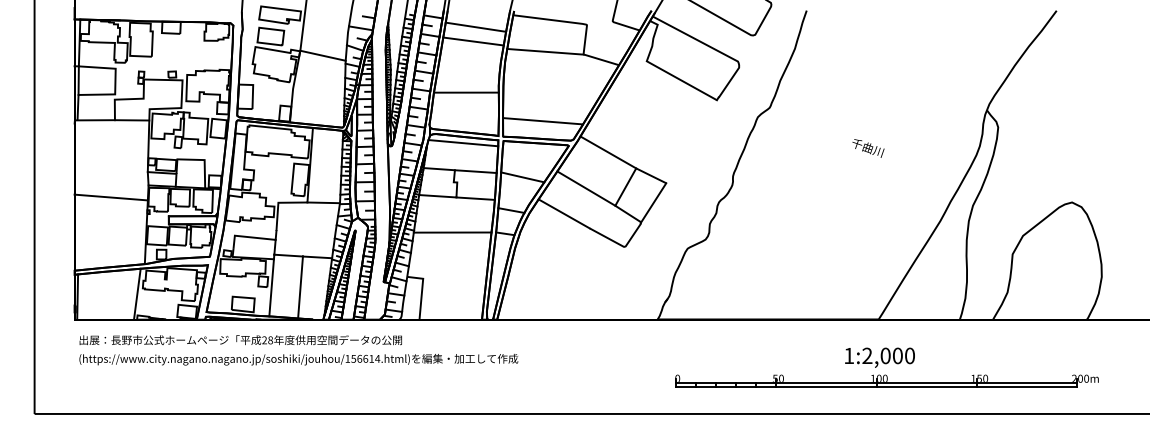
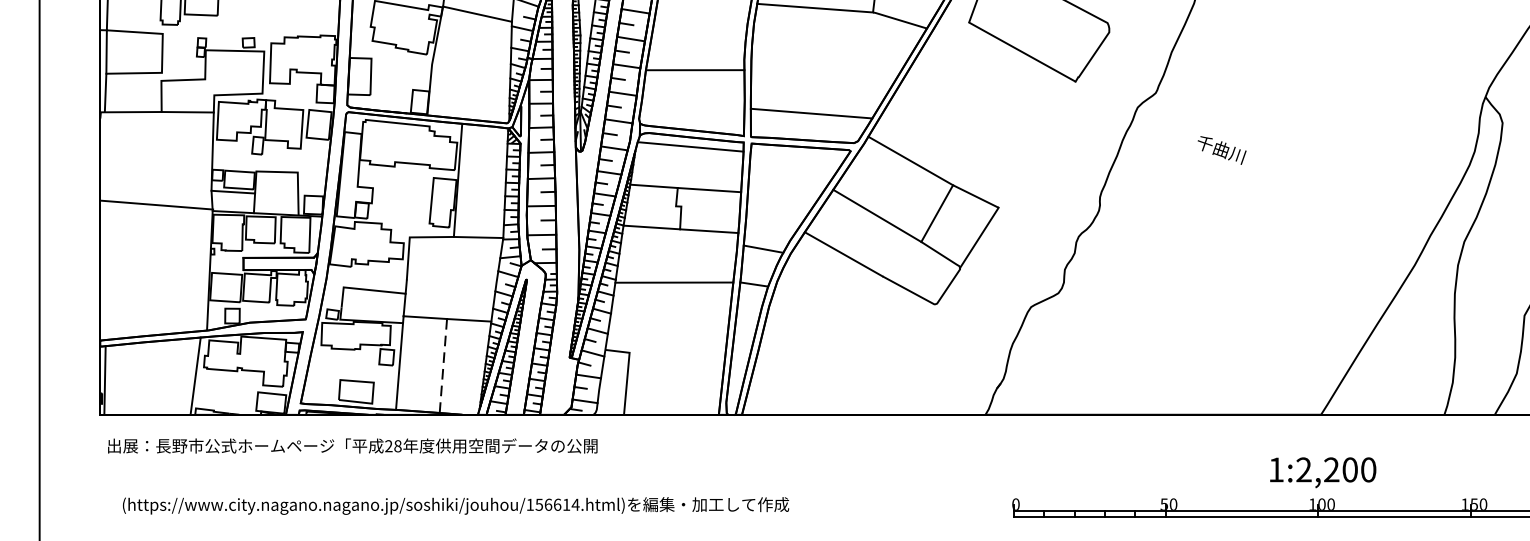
text: (868, 148) -> (1222, 150), moved
line: (522, 177) -> (780, 199), removed
line: (110, 197) -> (156, 205), moved
line: (300, 287) -> (443, 366), solid -> dashed
text: (885, 355) -> (1331, 469), 1:2,000 -> 1:2,200
text: (298, 359) -> (455, 505), moved

